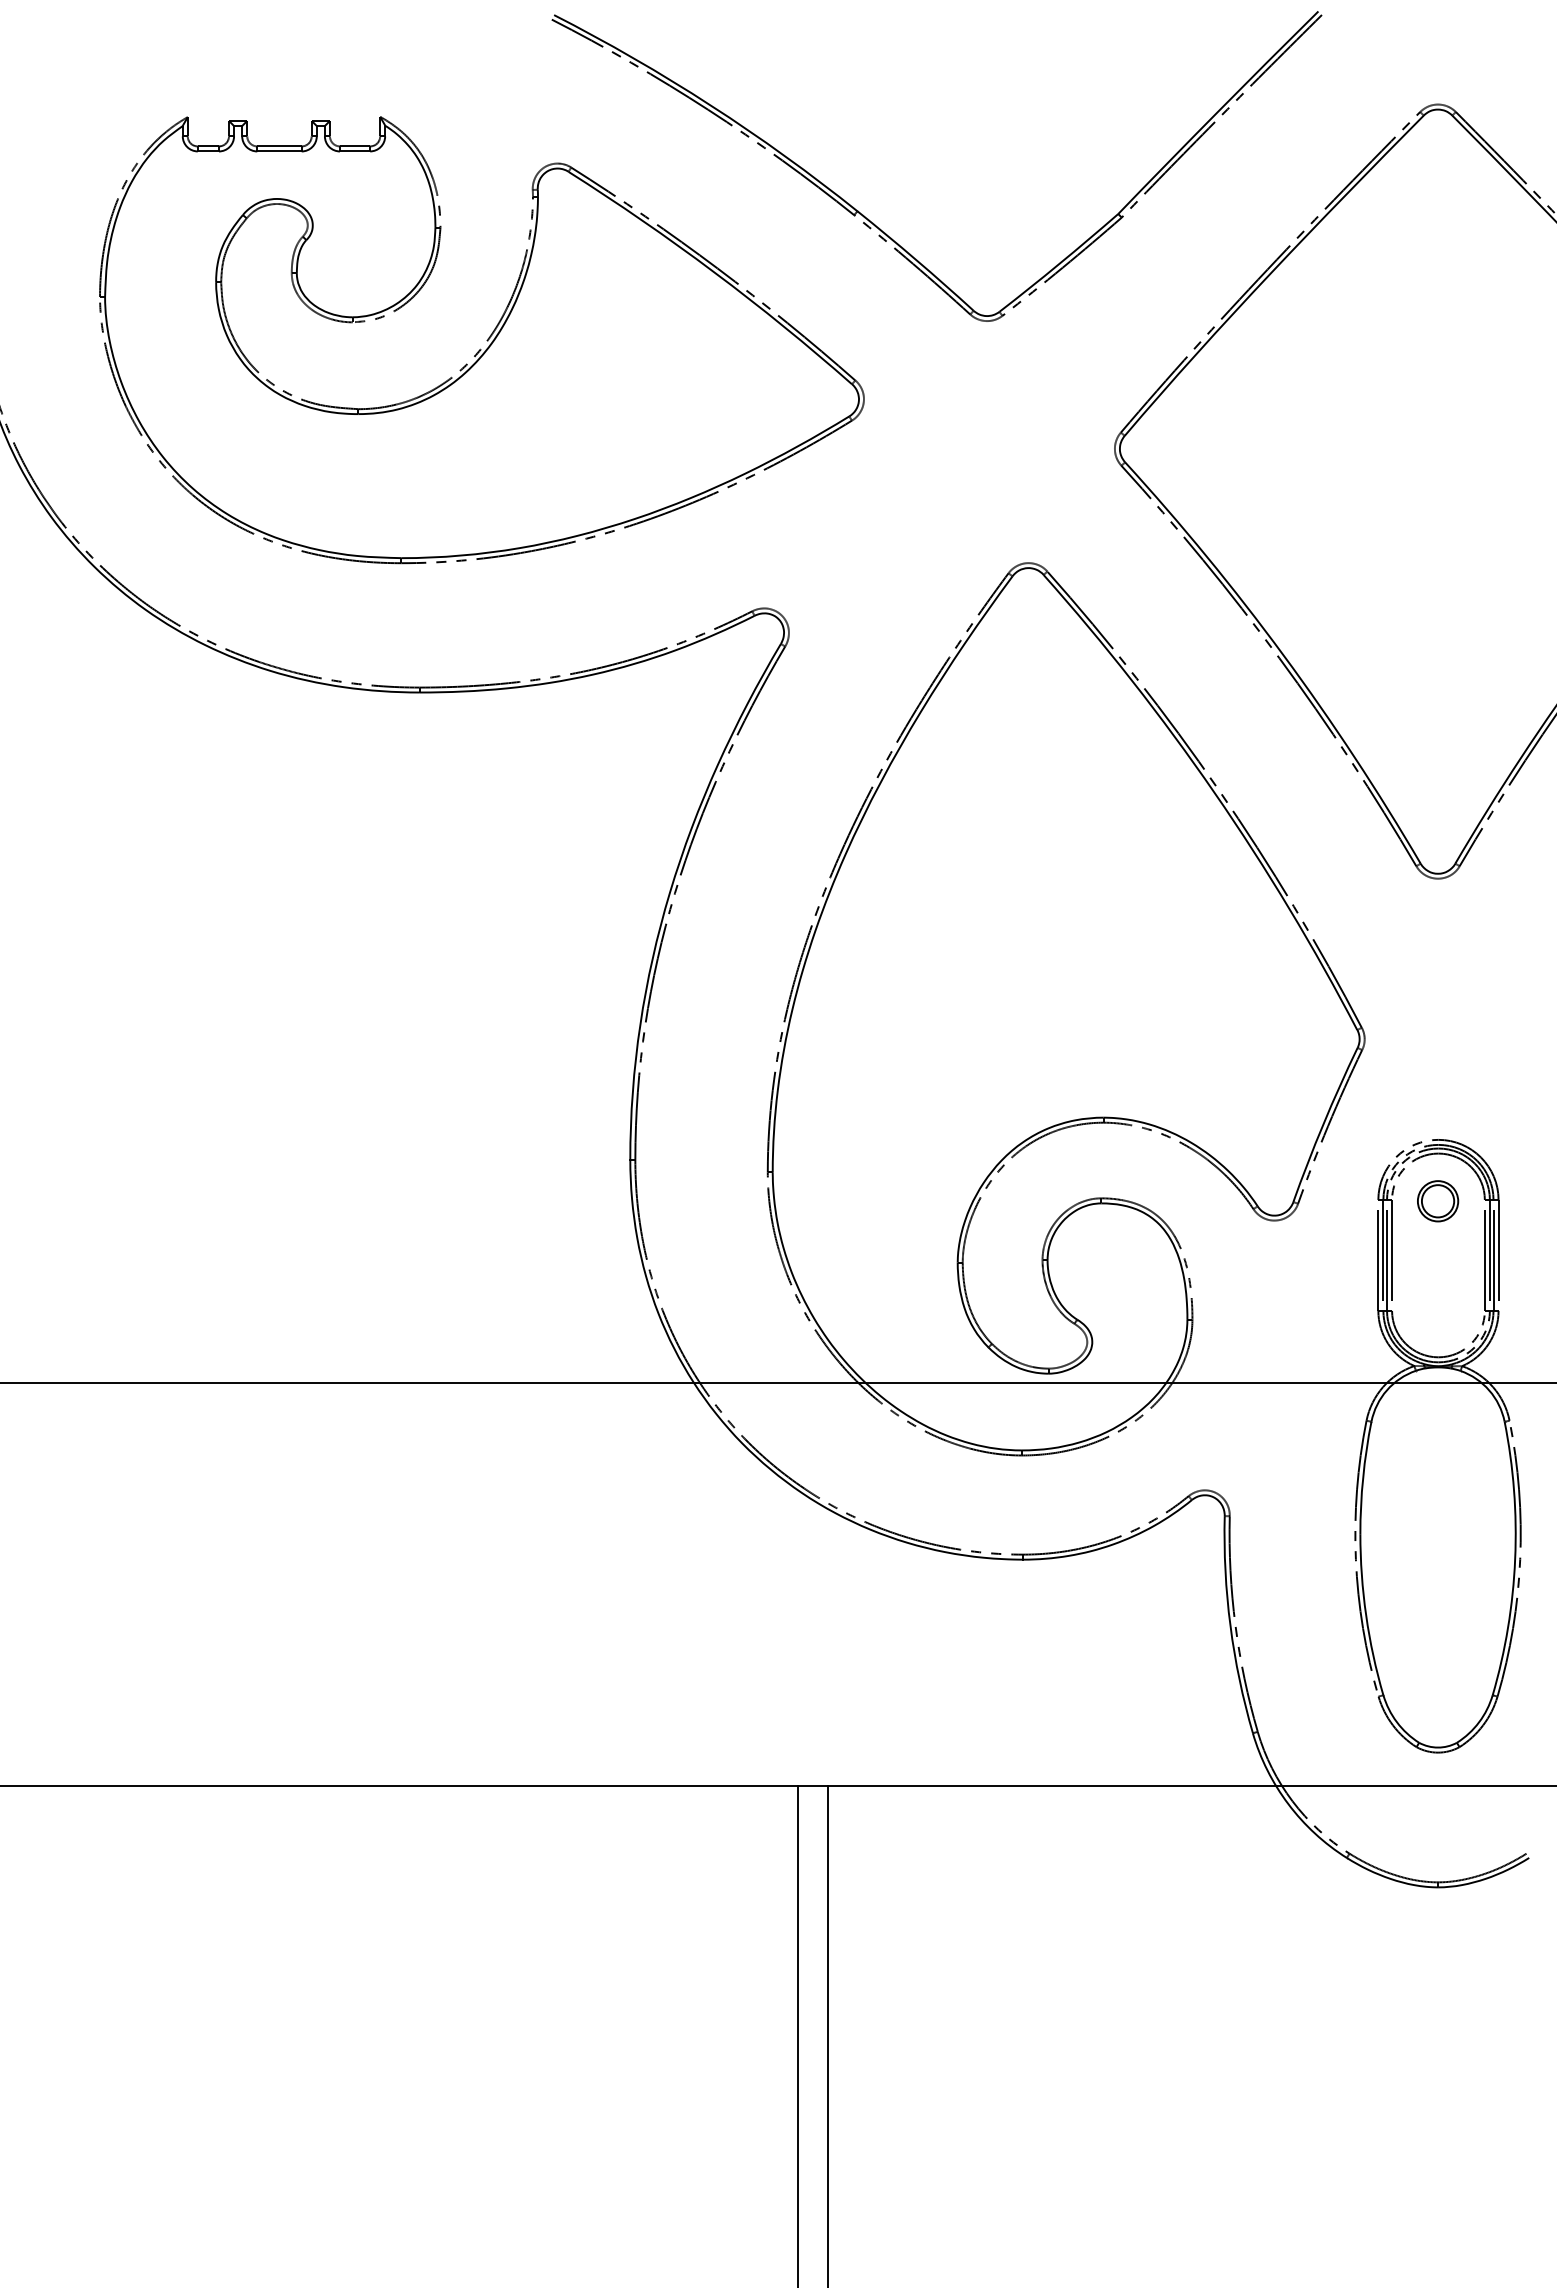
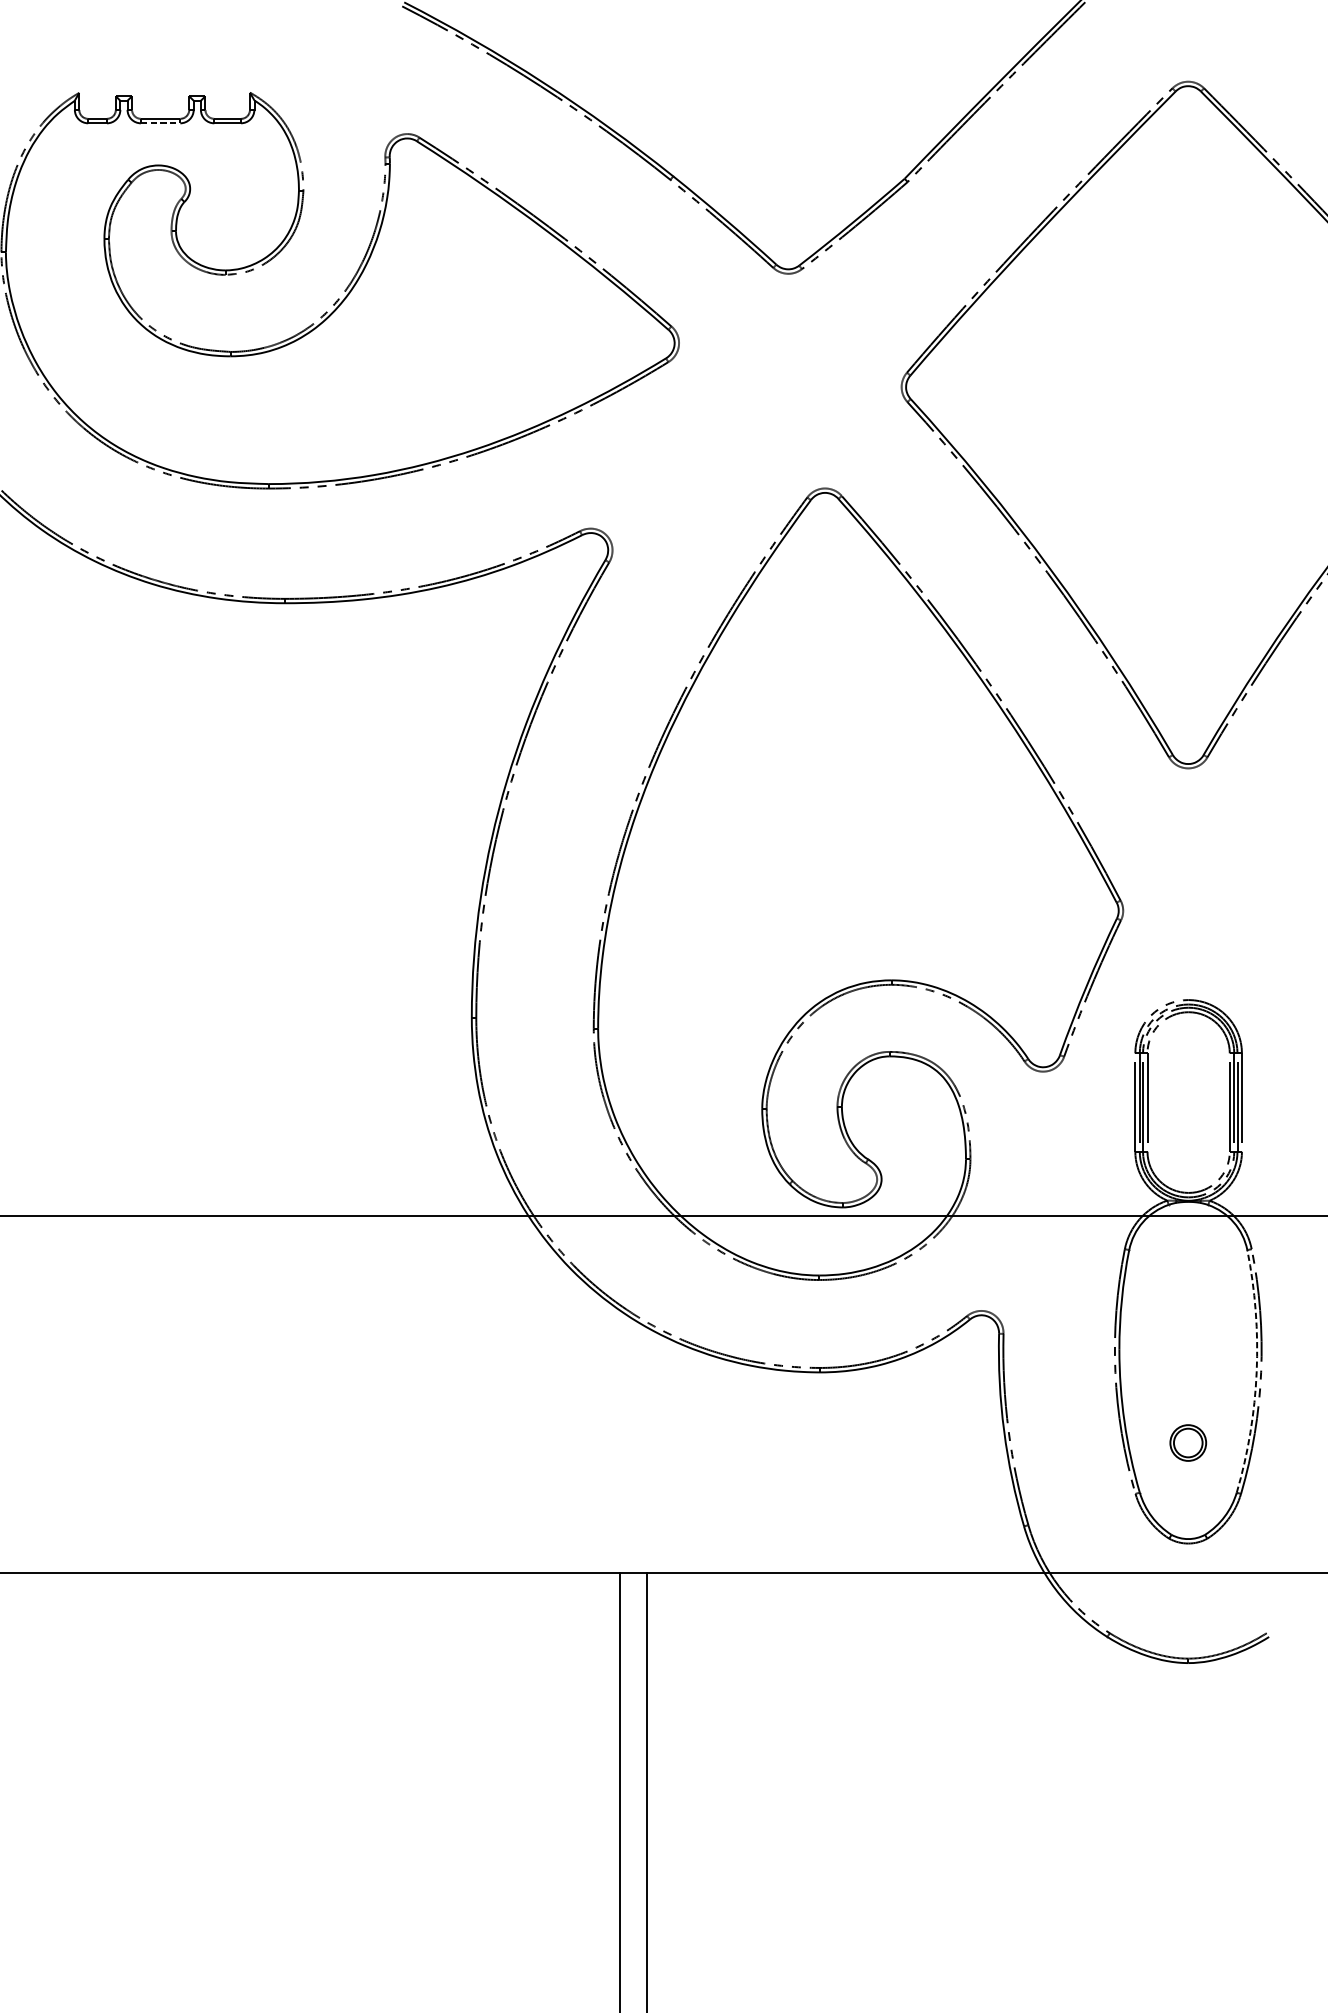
line: (279, 151) -> (160, 123), solid -> dashed
part: (1438, 1201) -> (1188, 1443), moved
arc: (1515, 1559) -> (1256, 1372), solid -> dashed

